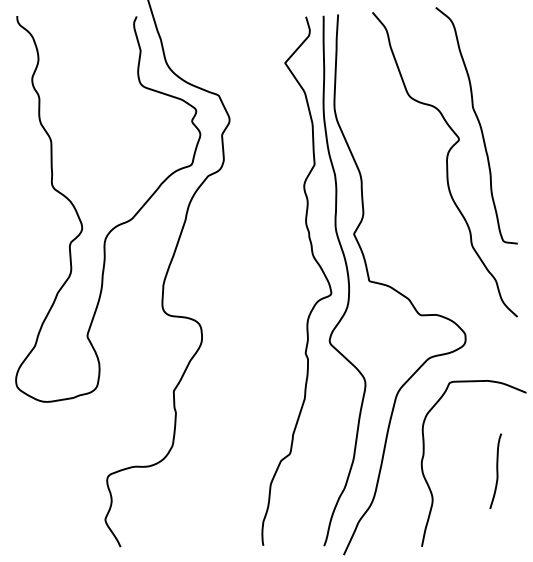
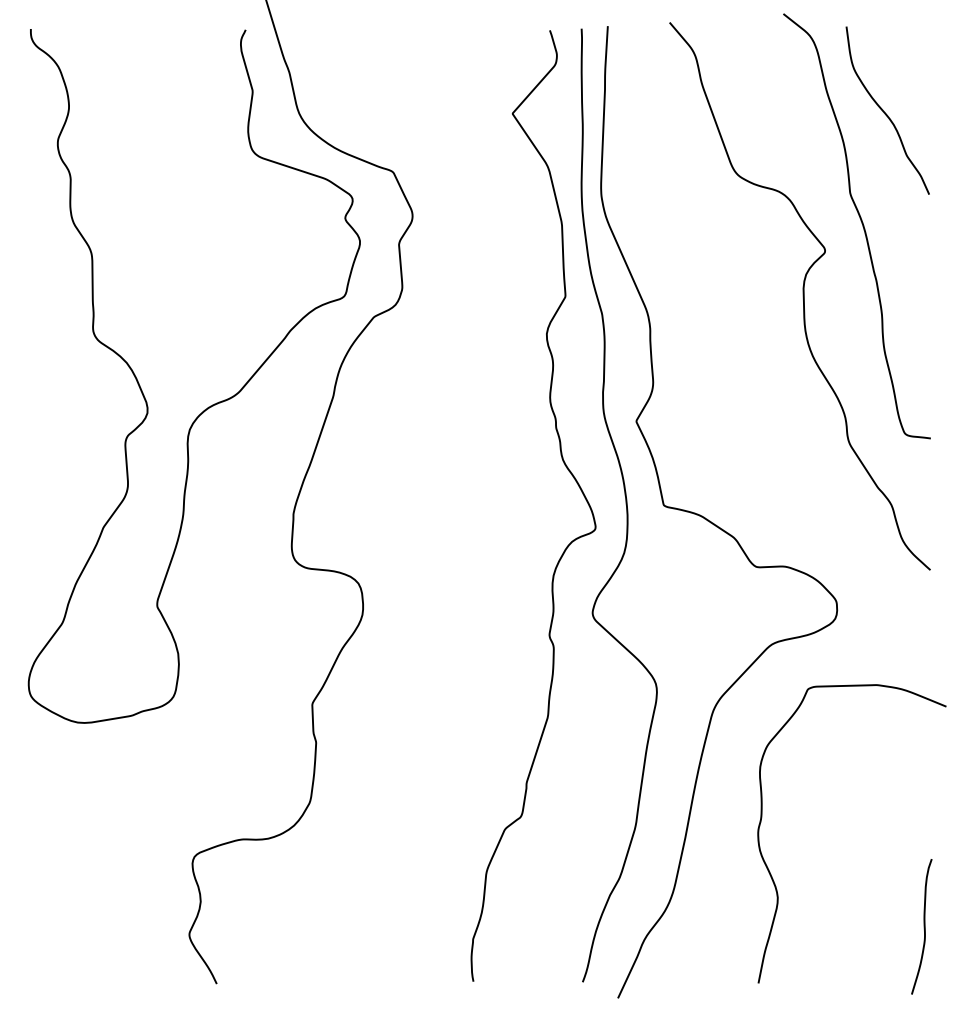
curve: (492, 61) -> (885, 110), added
curve: (496, 470) -> (923, 925), moved

